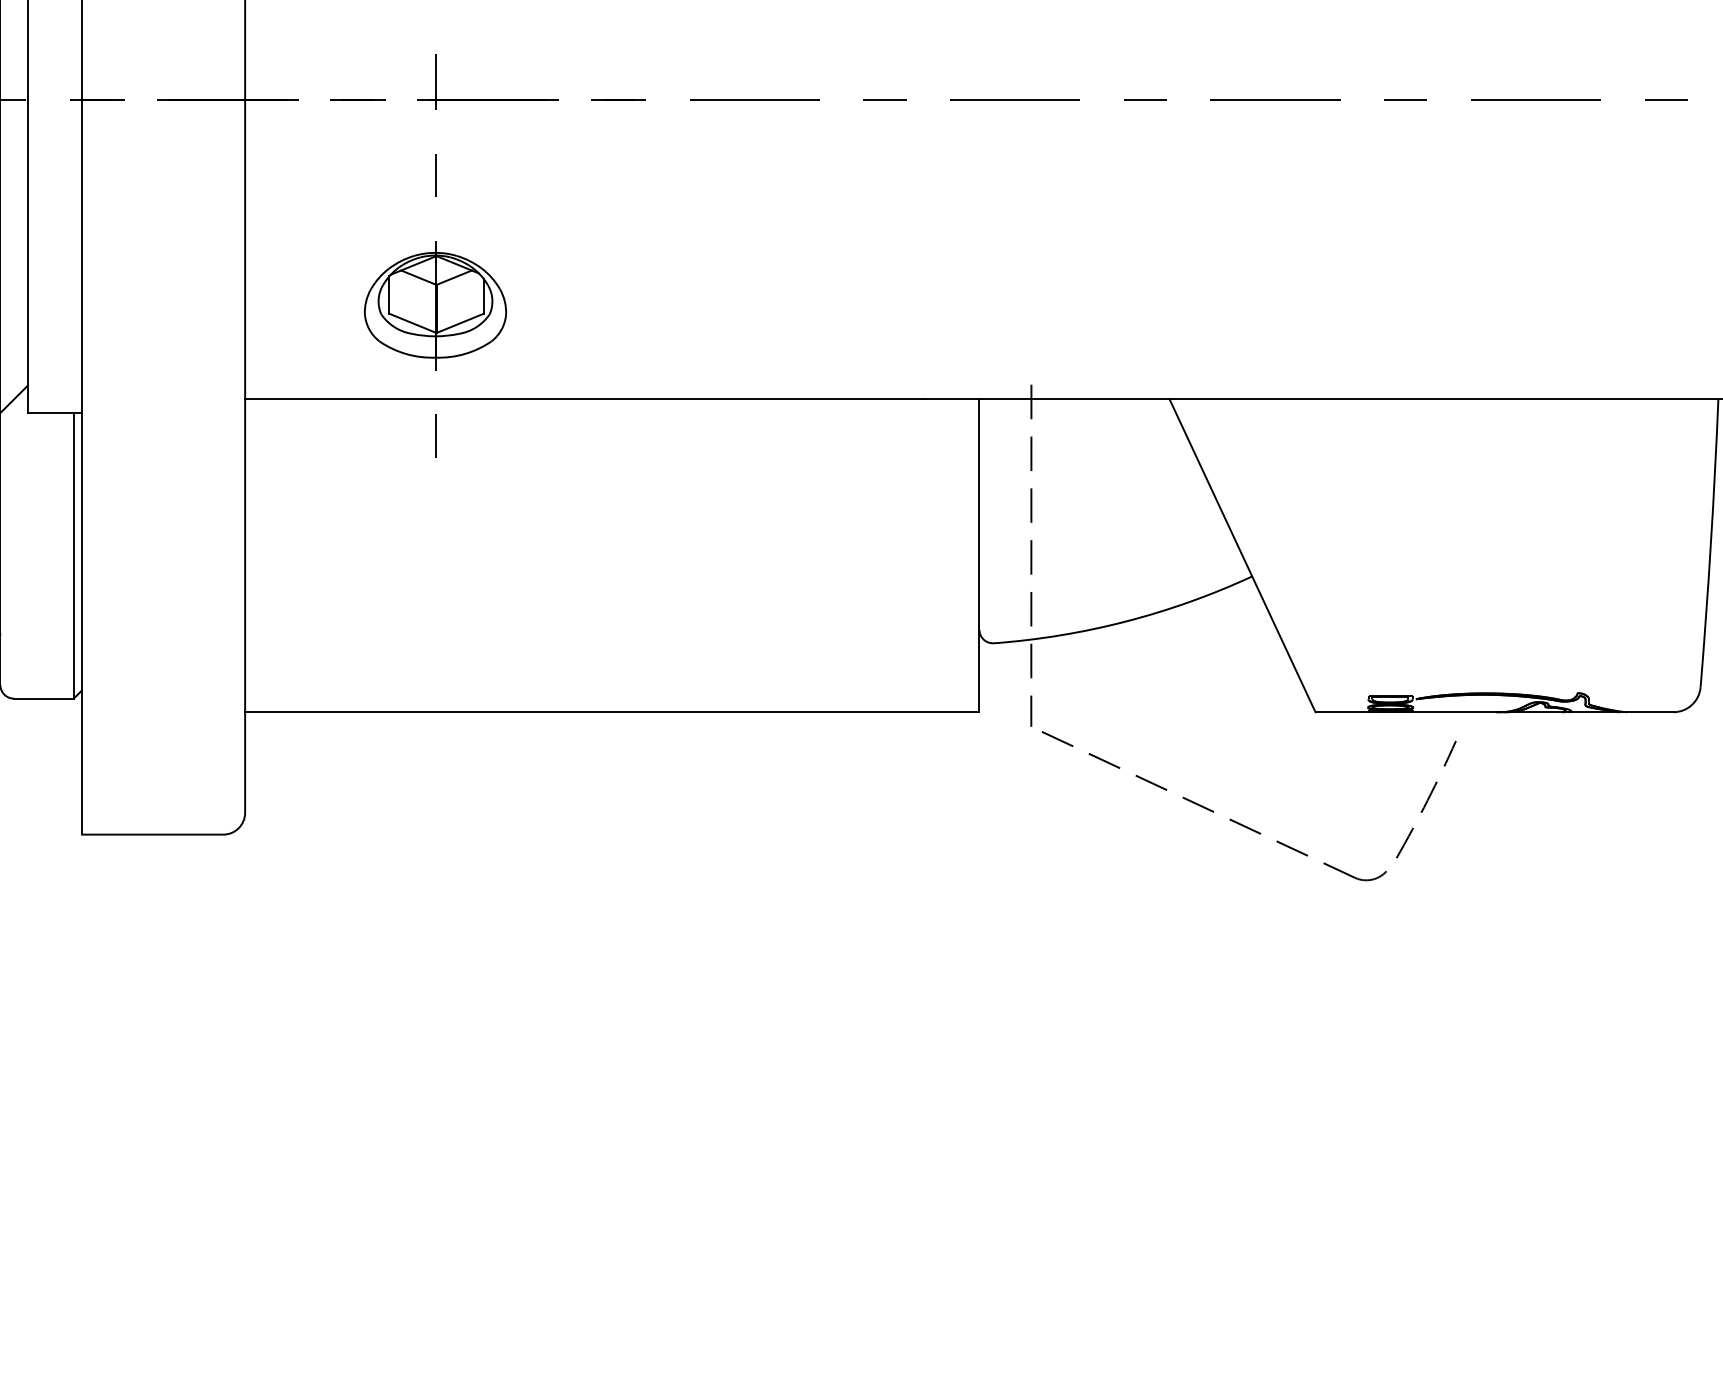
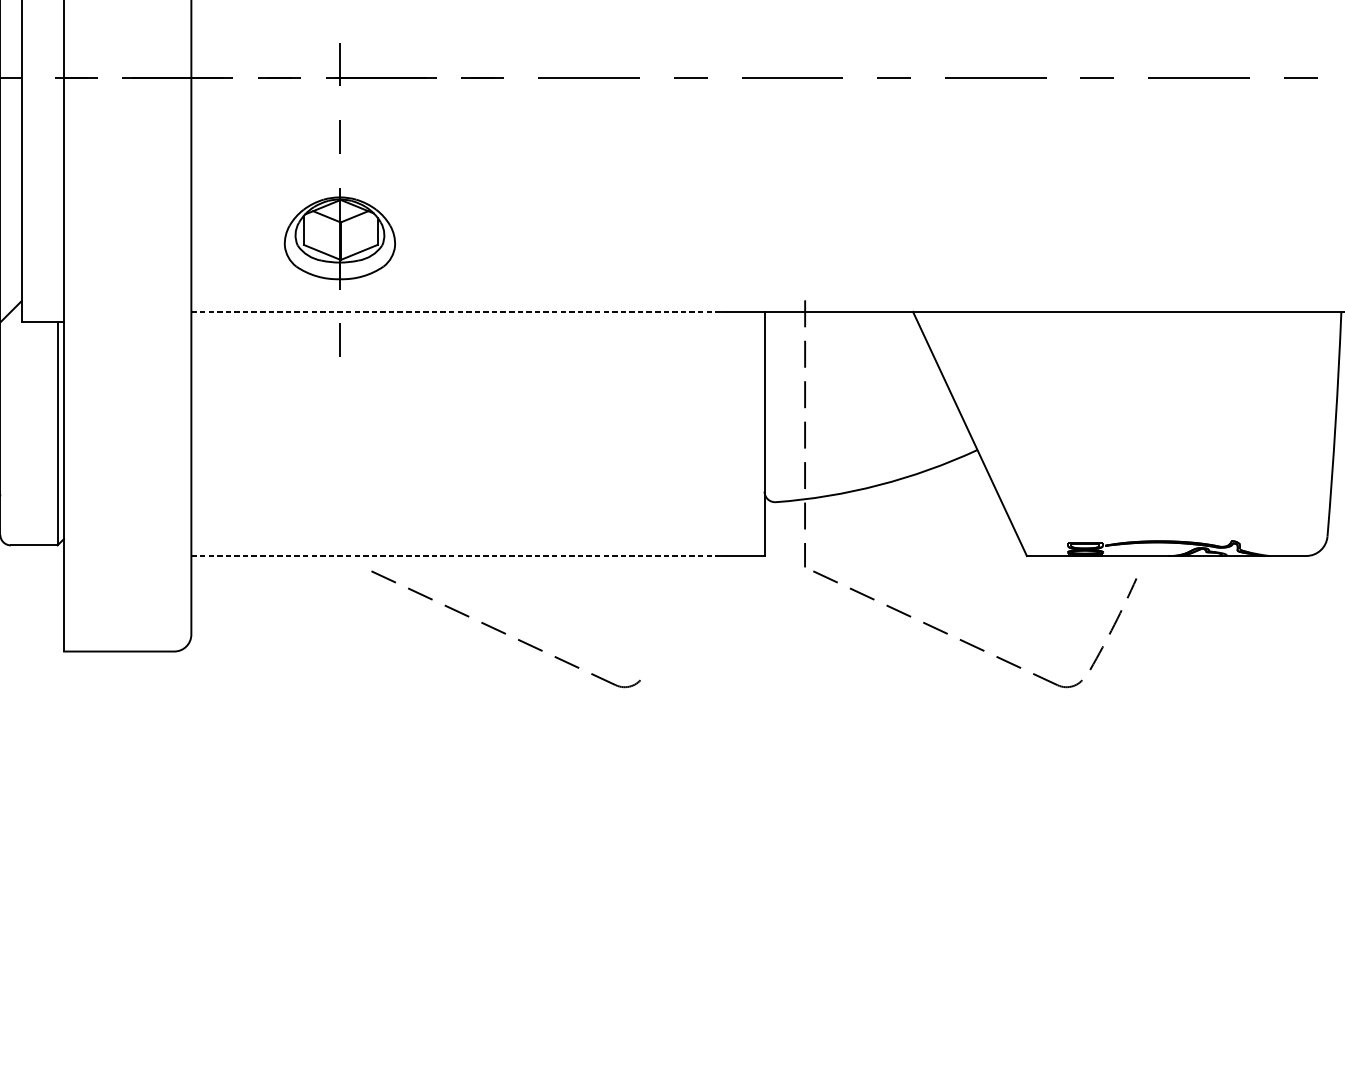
line: (585, 399) -> (457, 311), solid -> dashed
line: (585, 712) -> (457, 556), solid -> dashed
part: (647, 806) -> (505, 629), added

